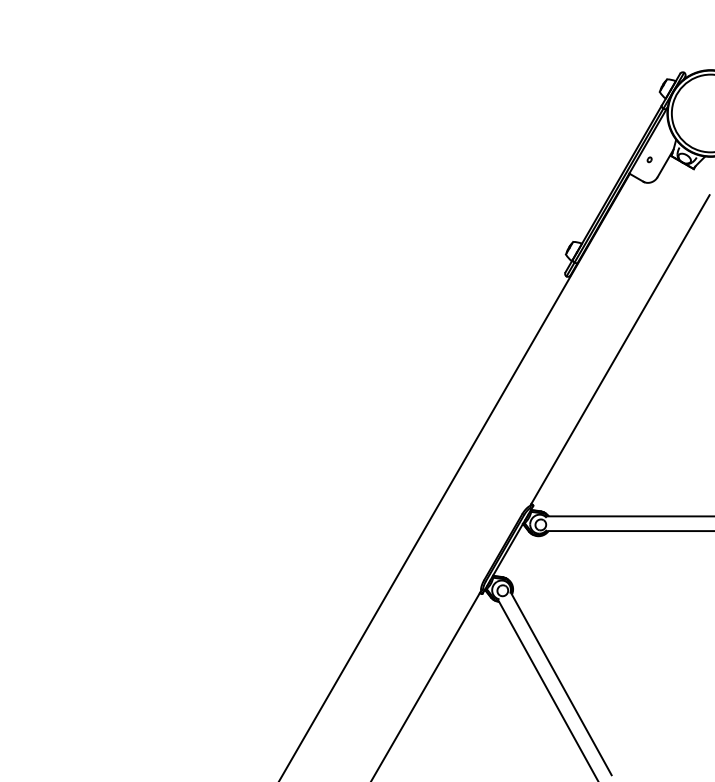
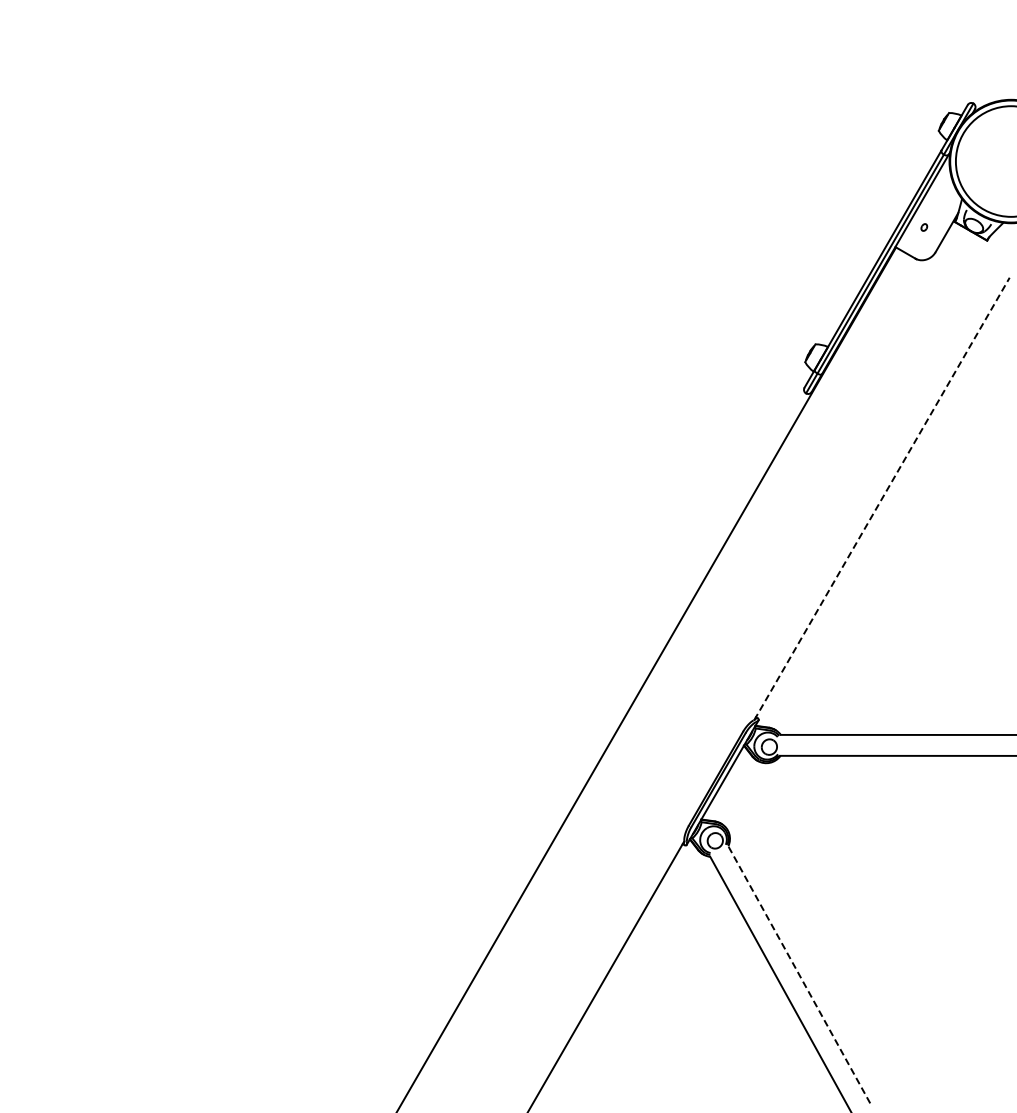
line: (620, 350) -> (882, 498), solid -> dashed
line: (561, 684) -> (798, 974), solid -> dashed

